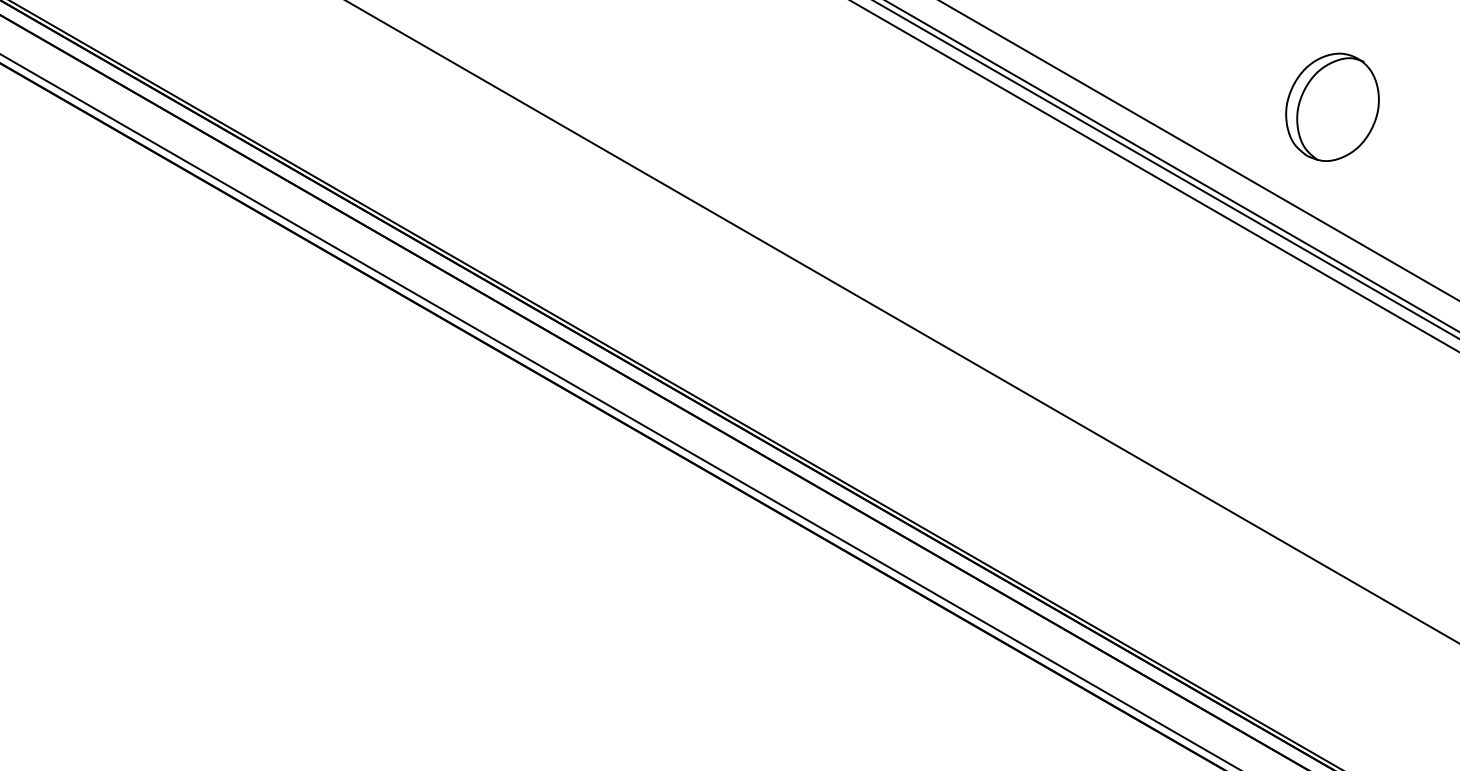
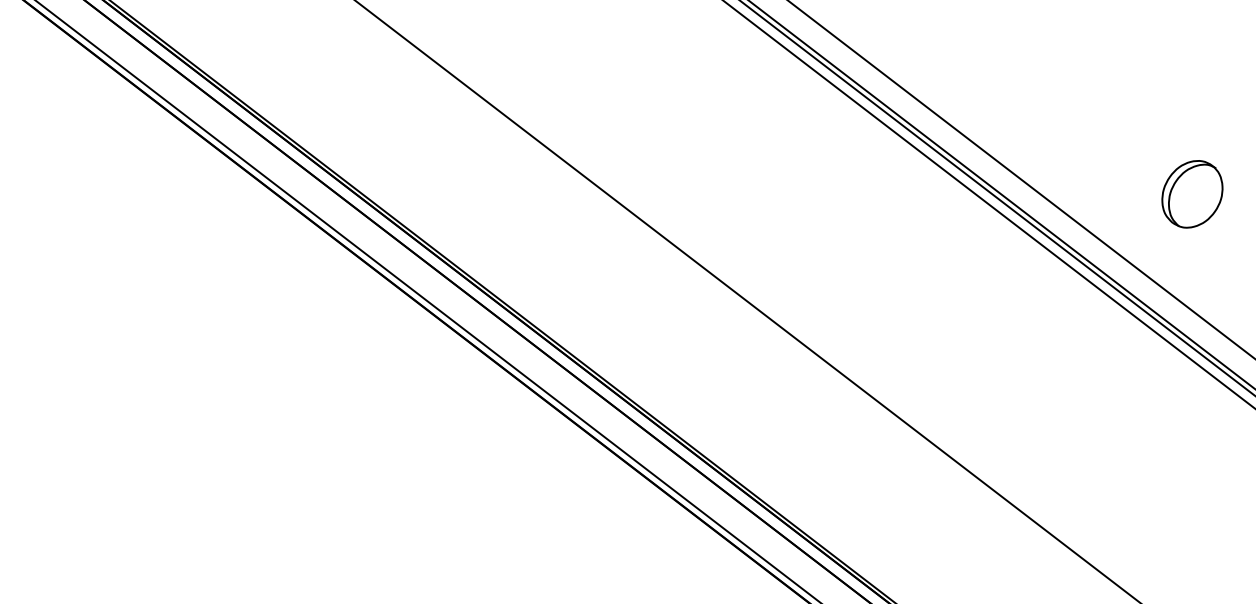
part: (1332, 107) -> (1192, 194), size x0.71

